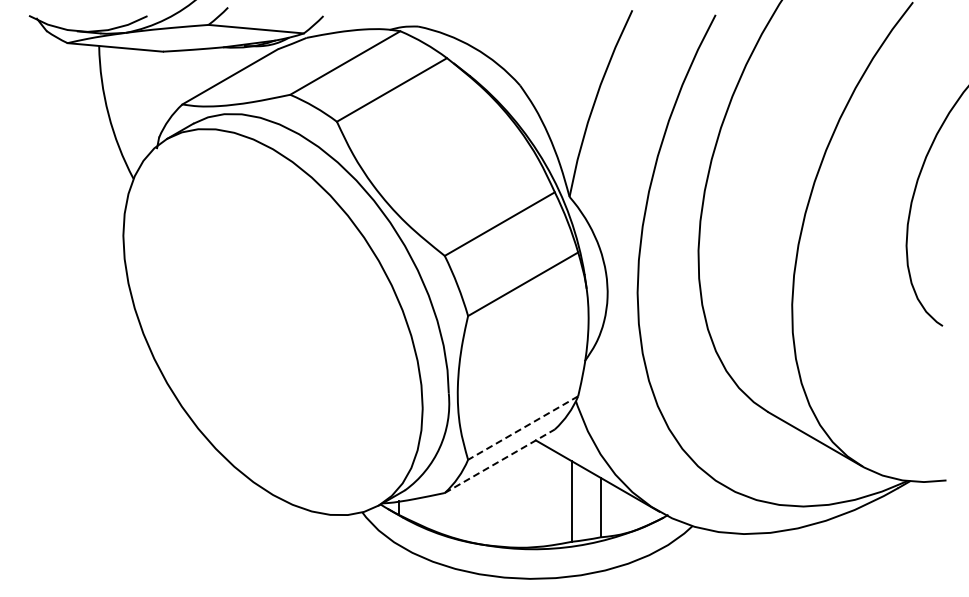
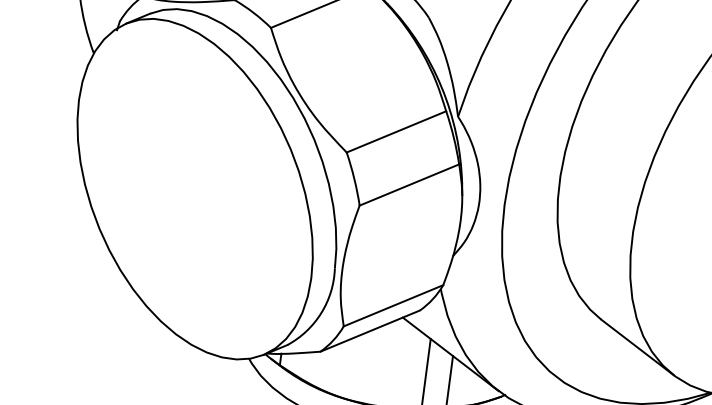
line: (523, 428) -> (393, 306), dashed -> solid
line: (499, 461) -> (369, 331), dashed -> solid

